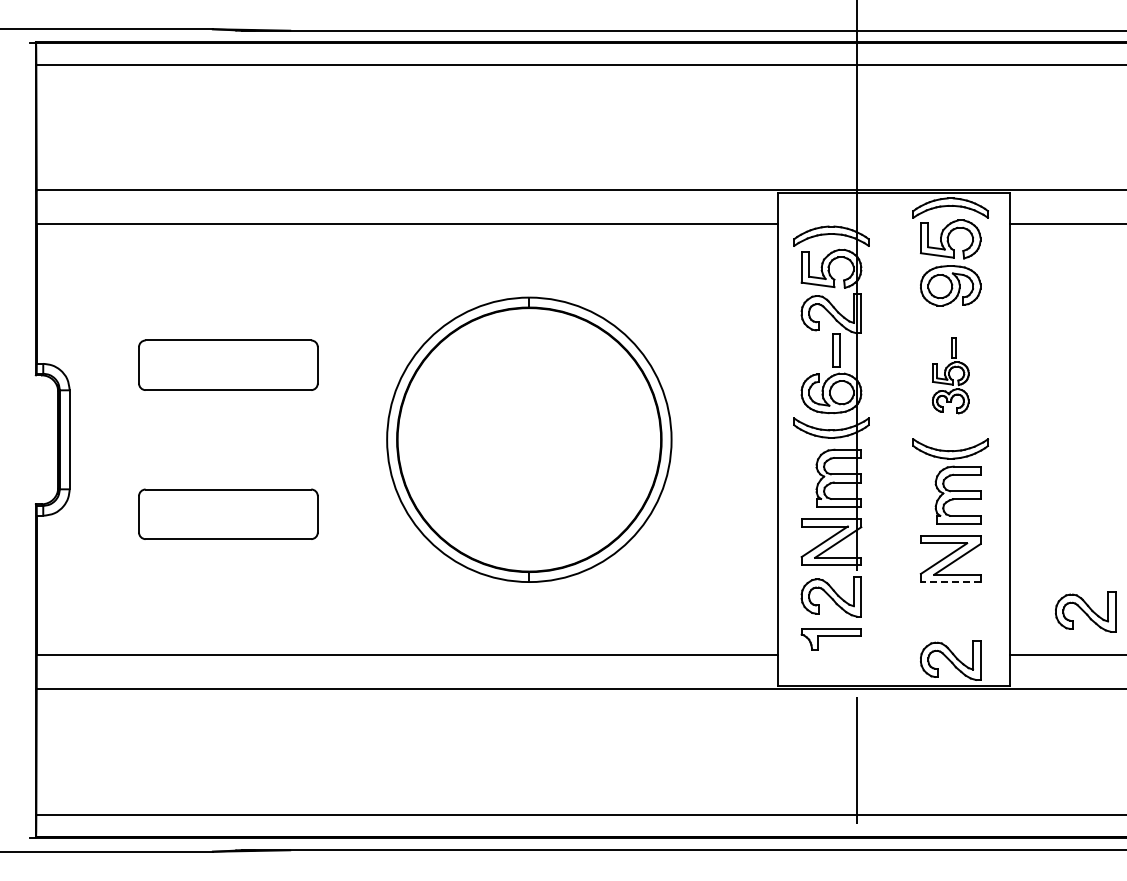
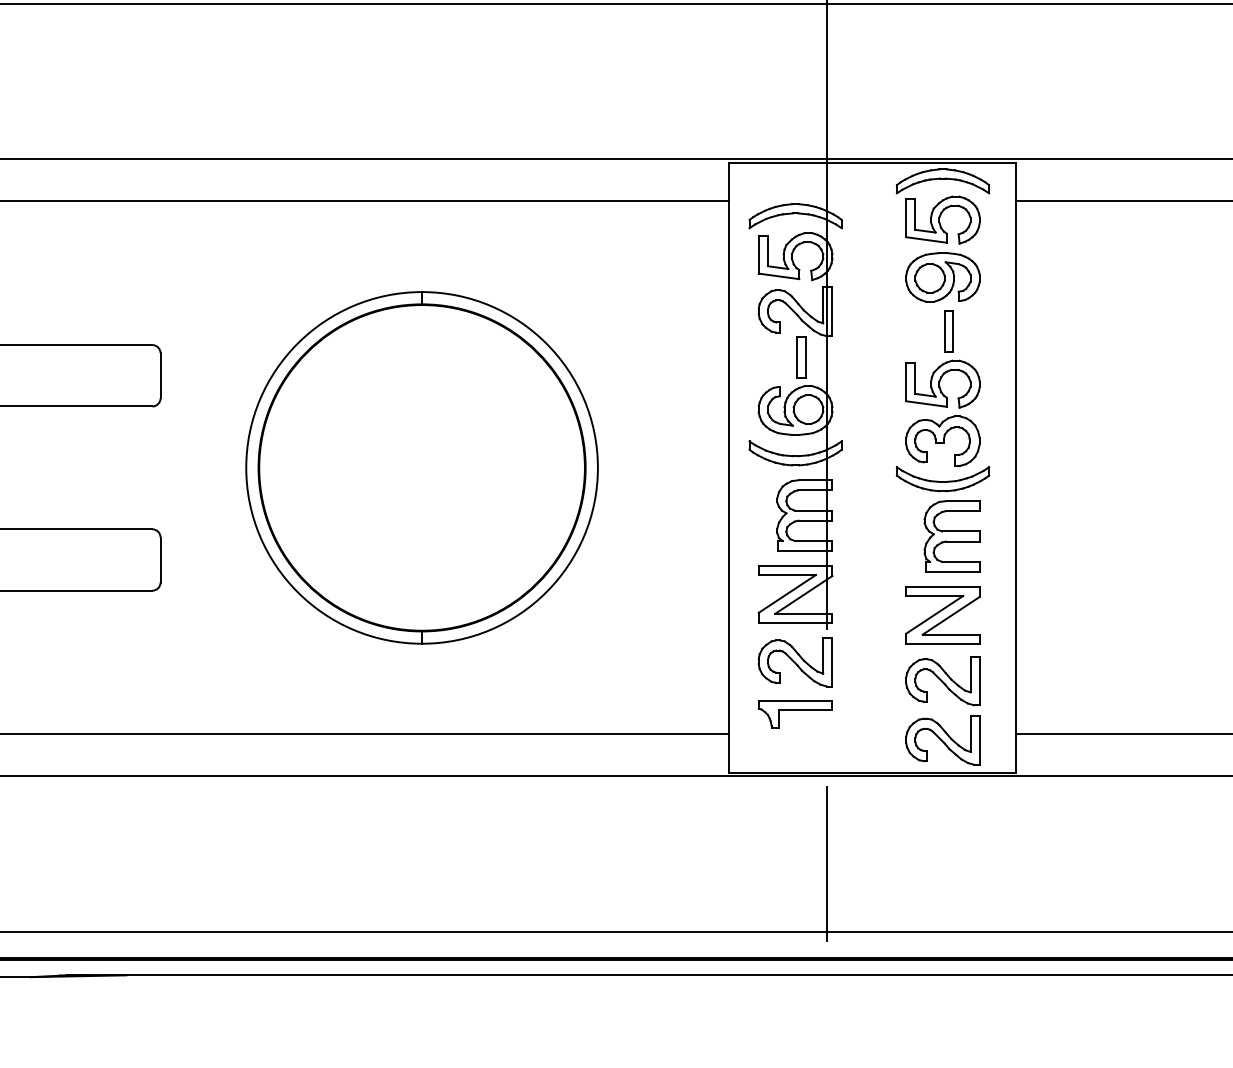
part: (950, 375) -> (942, 388), size x1.67
line: (950, 582) -> (942, 644), dashed -> solid
part: (1085, 611) -> (942, 680), moved

